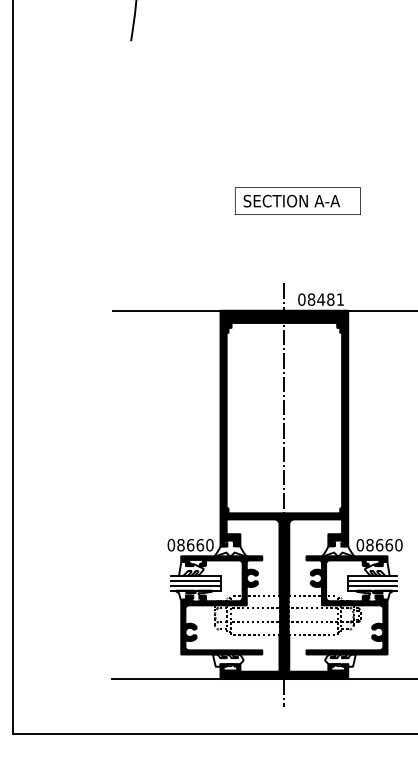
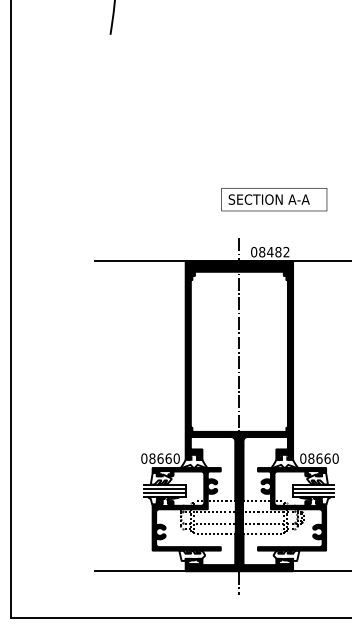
text: (297, 200) -> (273, 199), moved
text: (339, 299) -> (285, 252), 08481 -> 08482

